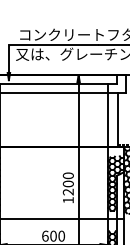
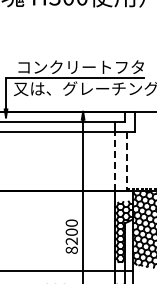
line: (107, 120) -> (115, 161), solid -> dashed
line: (118, 120) -> (127, 161), solid -> dashed
text: (68, 199) -> (71, 249), 1200 -> 8200

